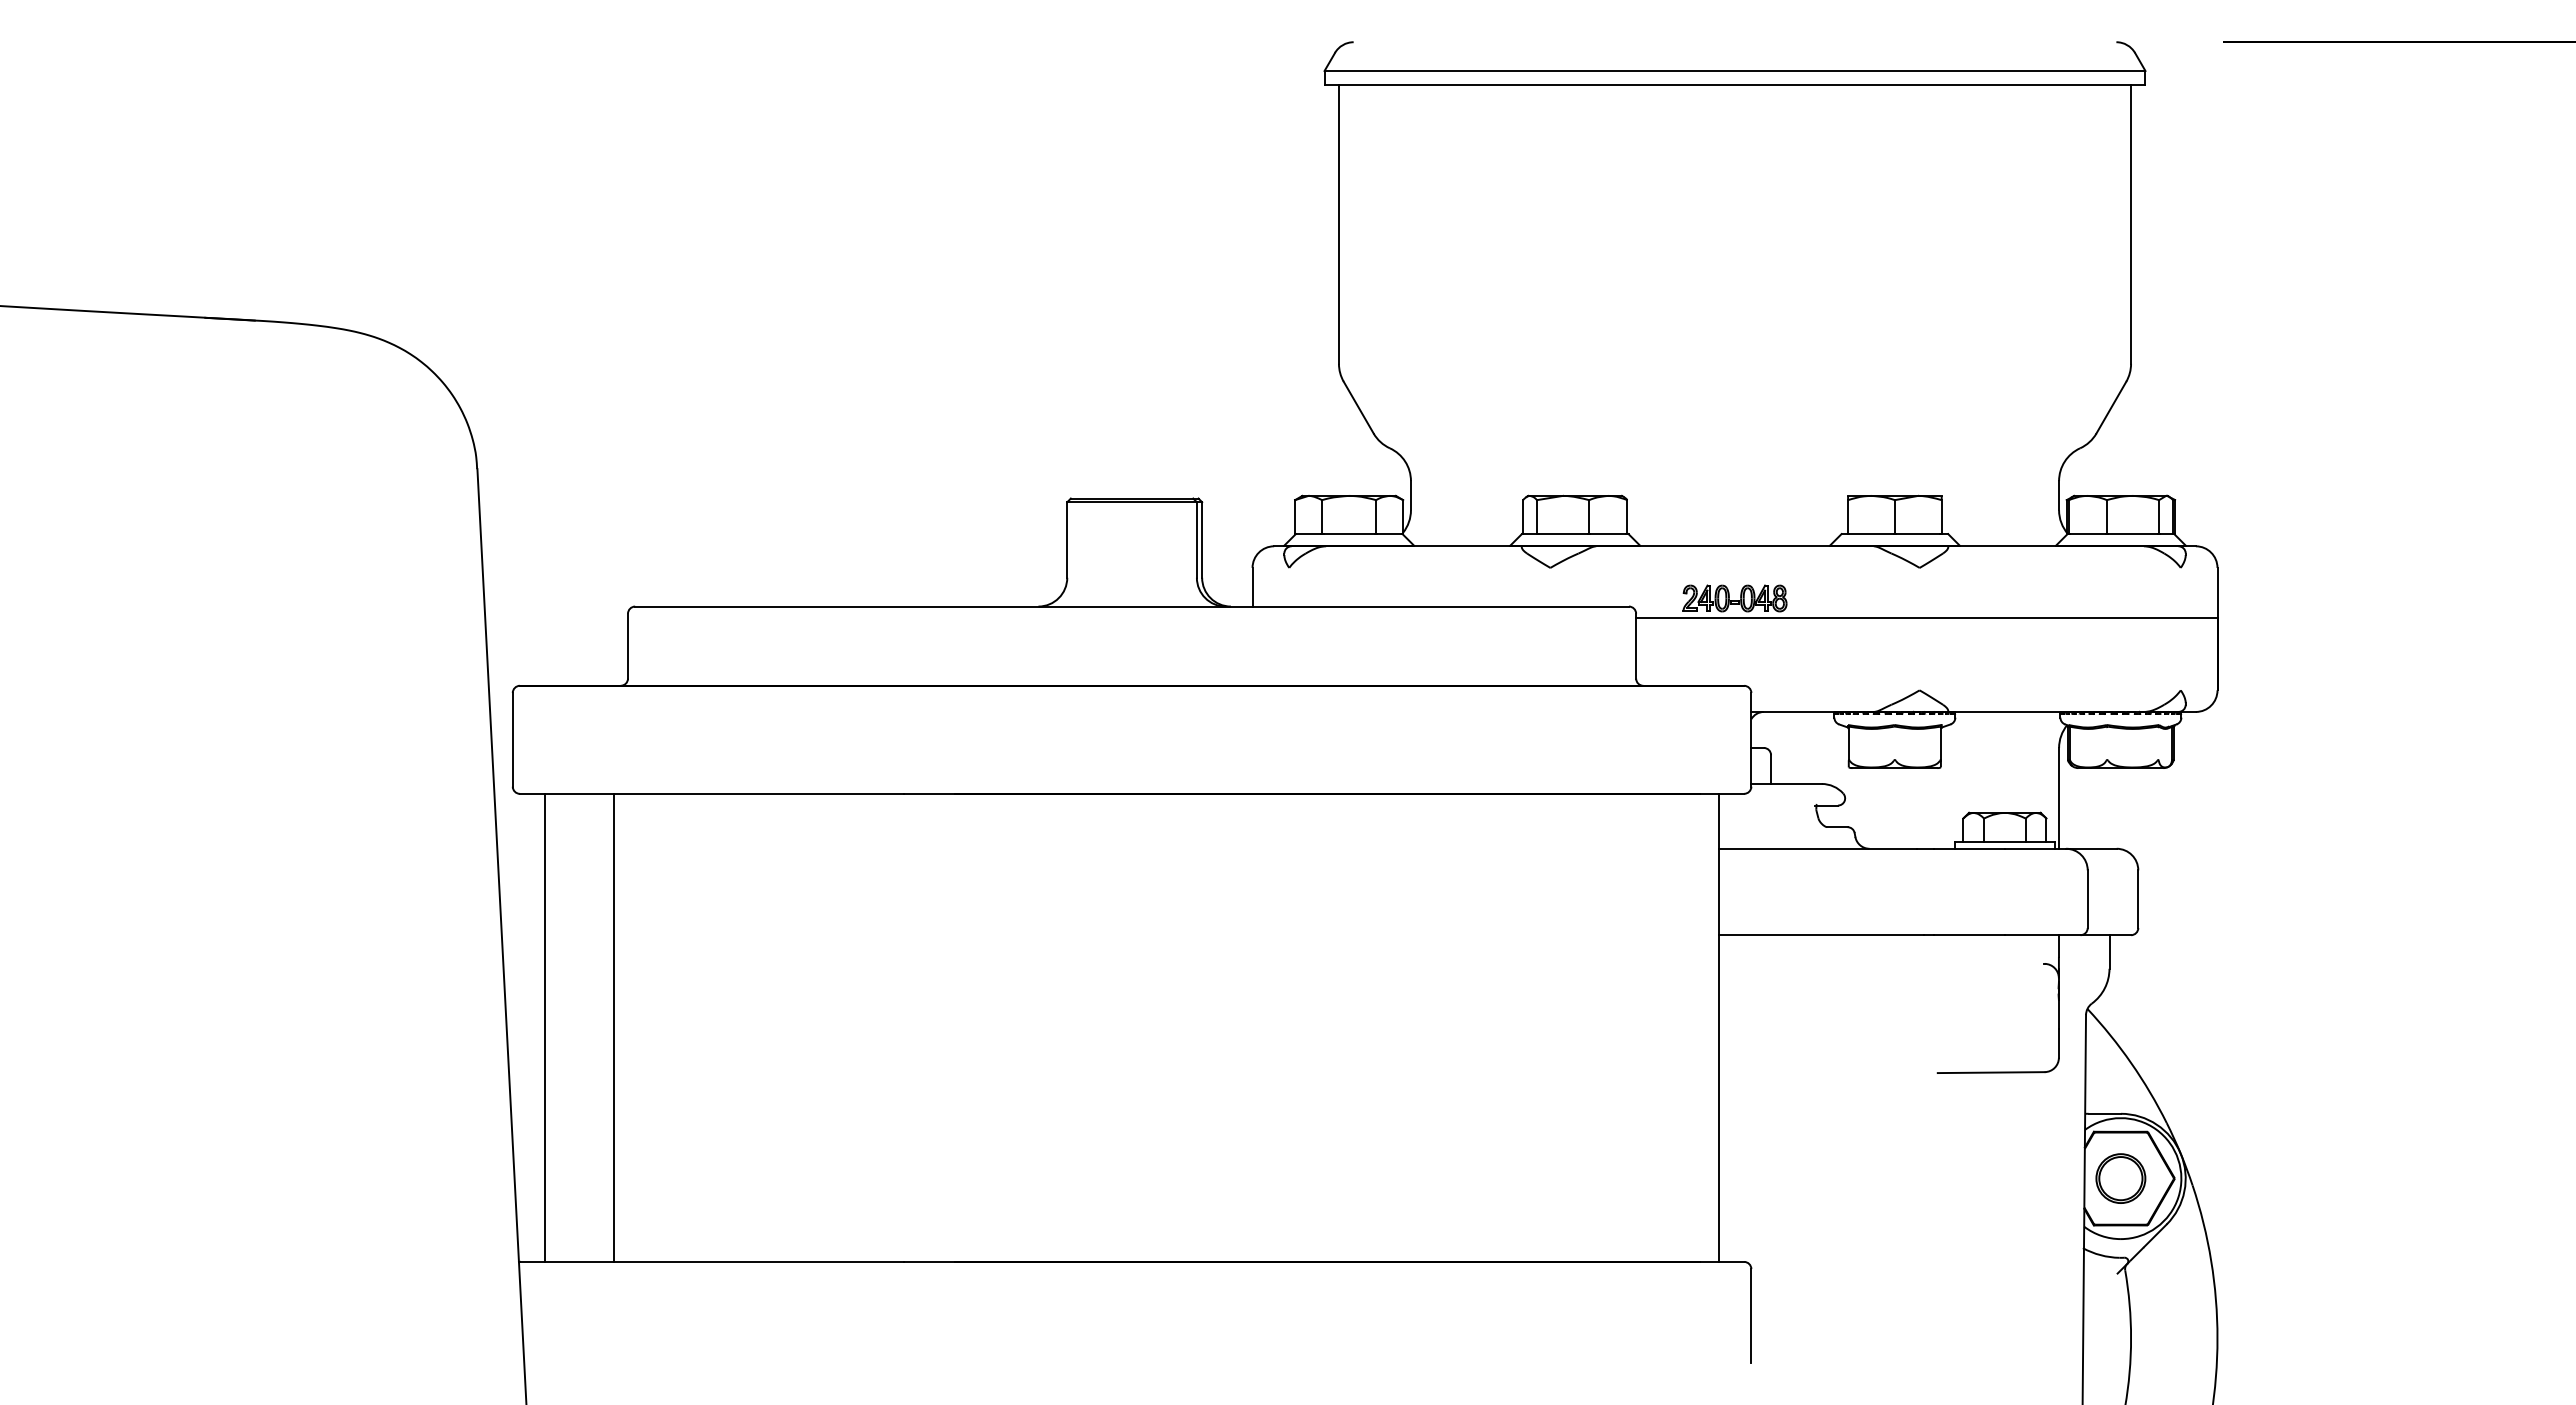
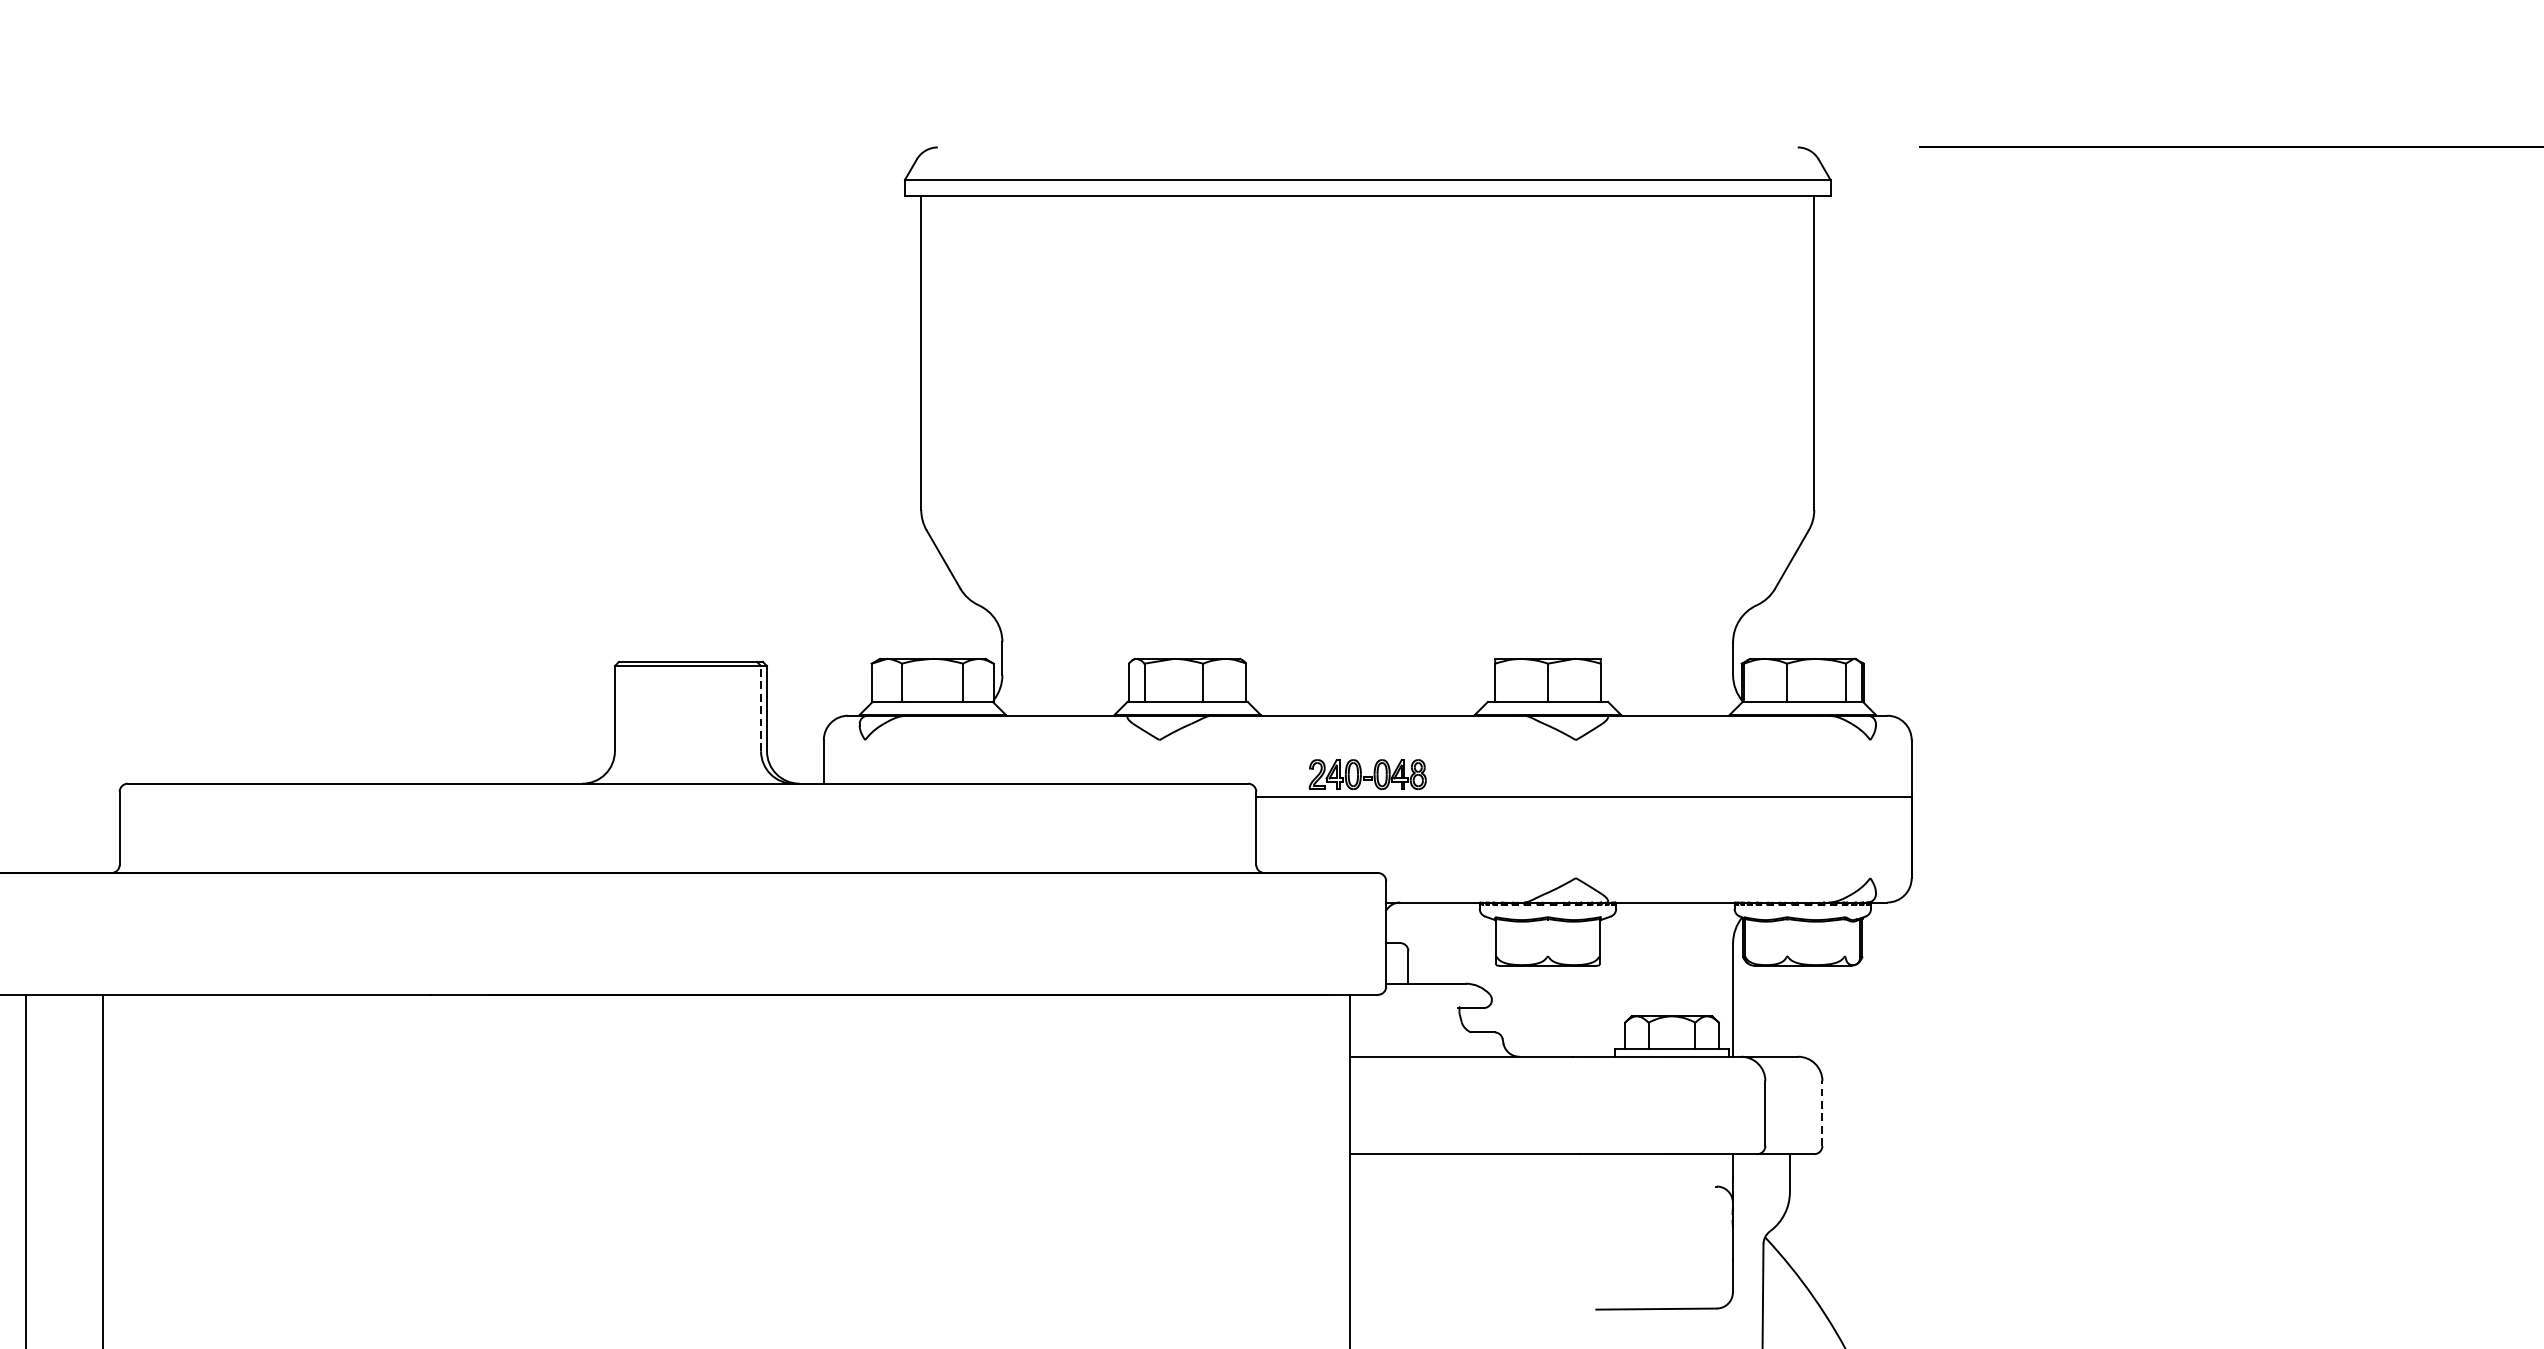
line: (1196, 540) -> (760, 709), solid -> dashed
line: (2138, 899) -> (1822, 1113), solid -> dashed

